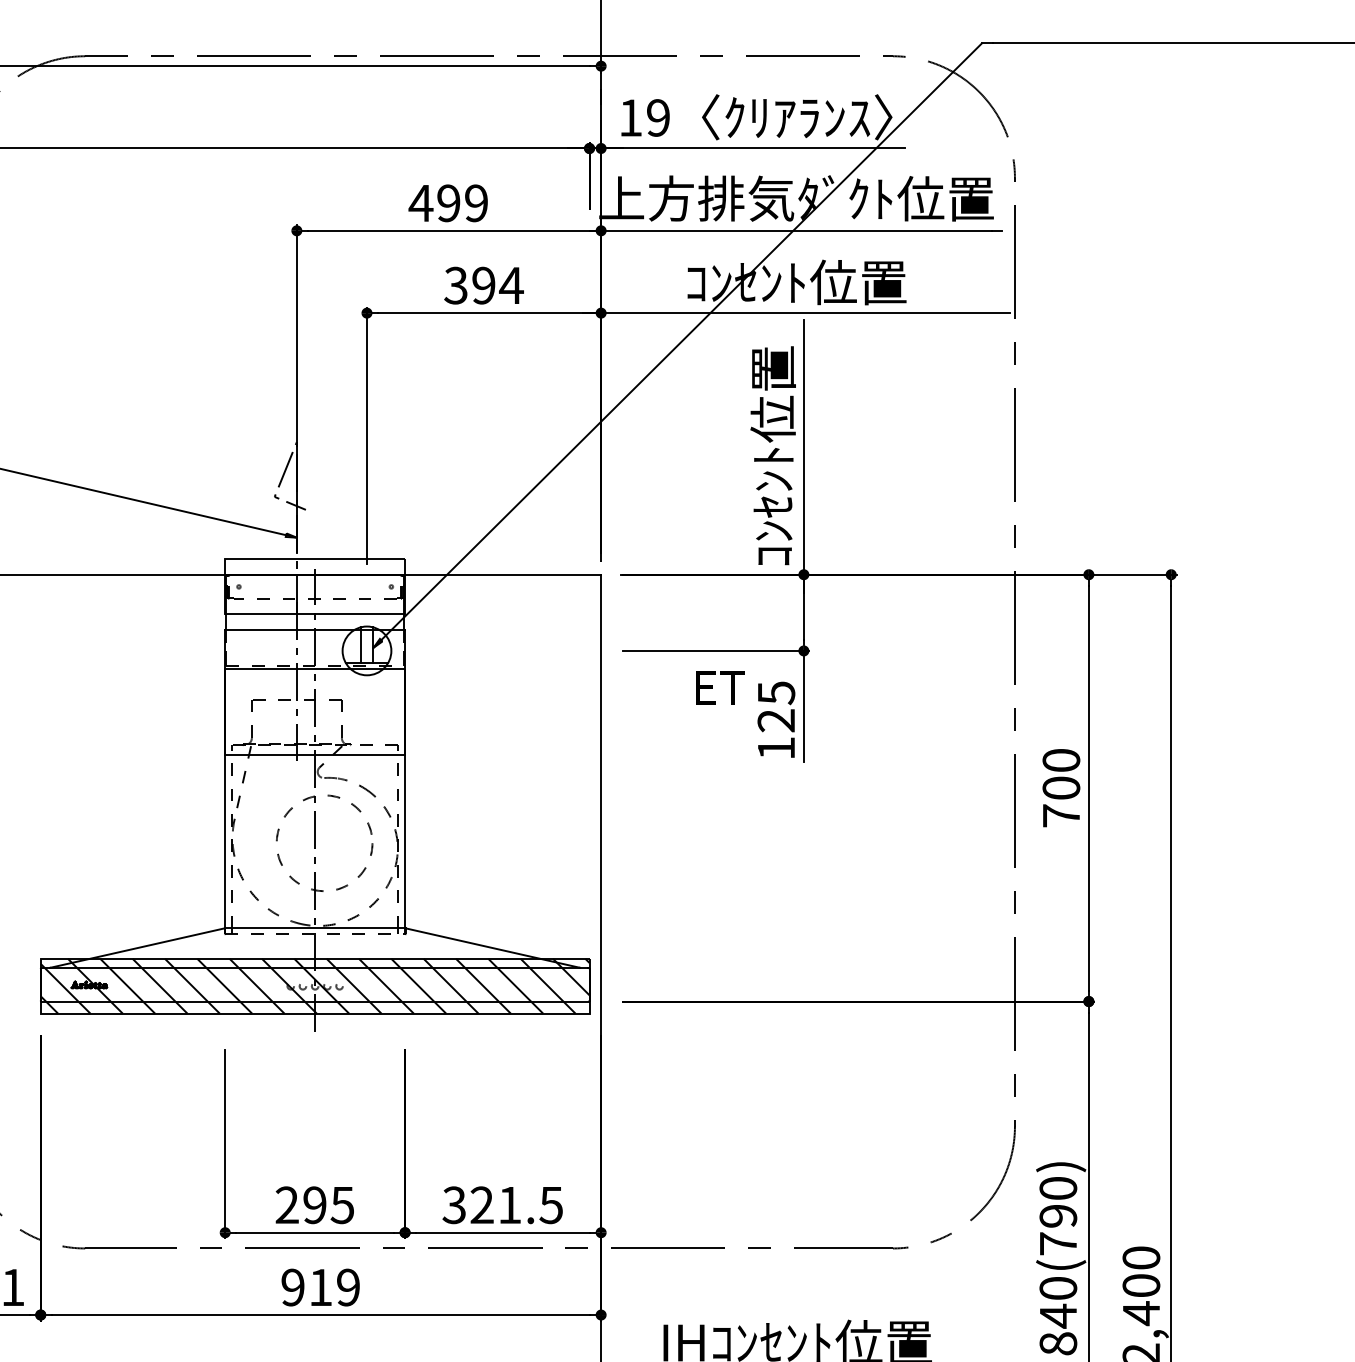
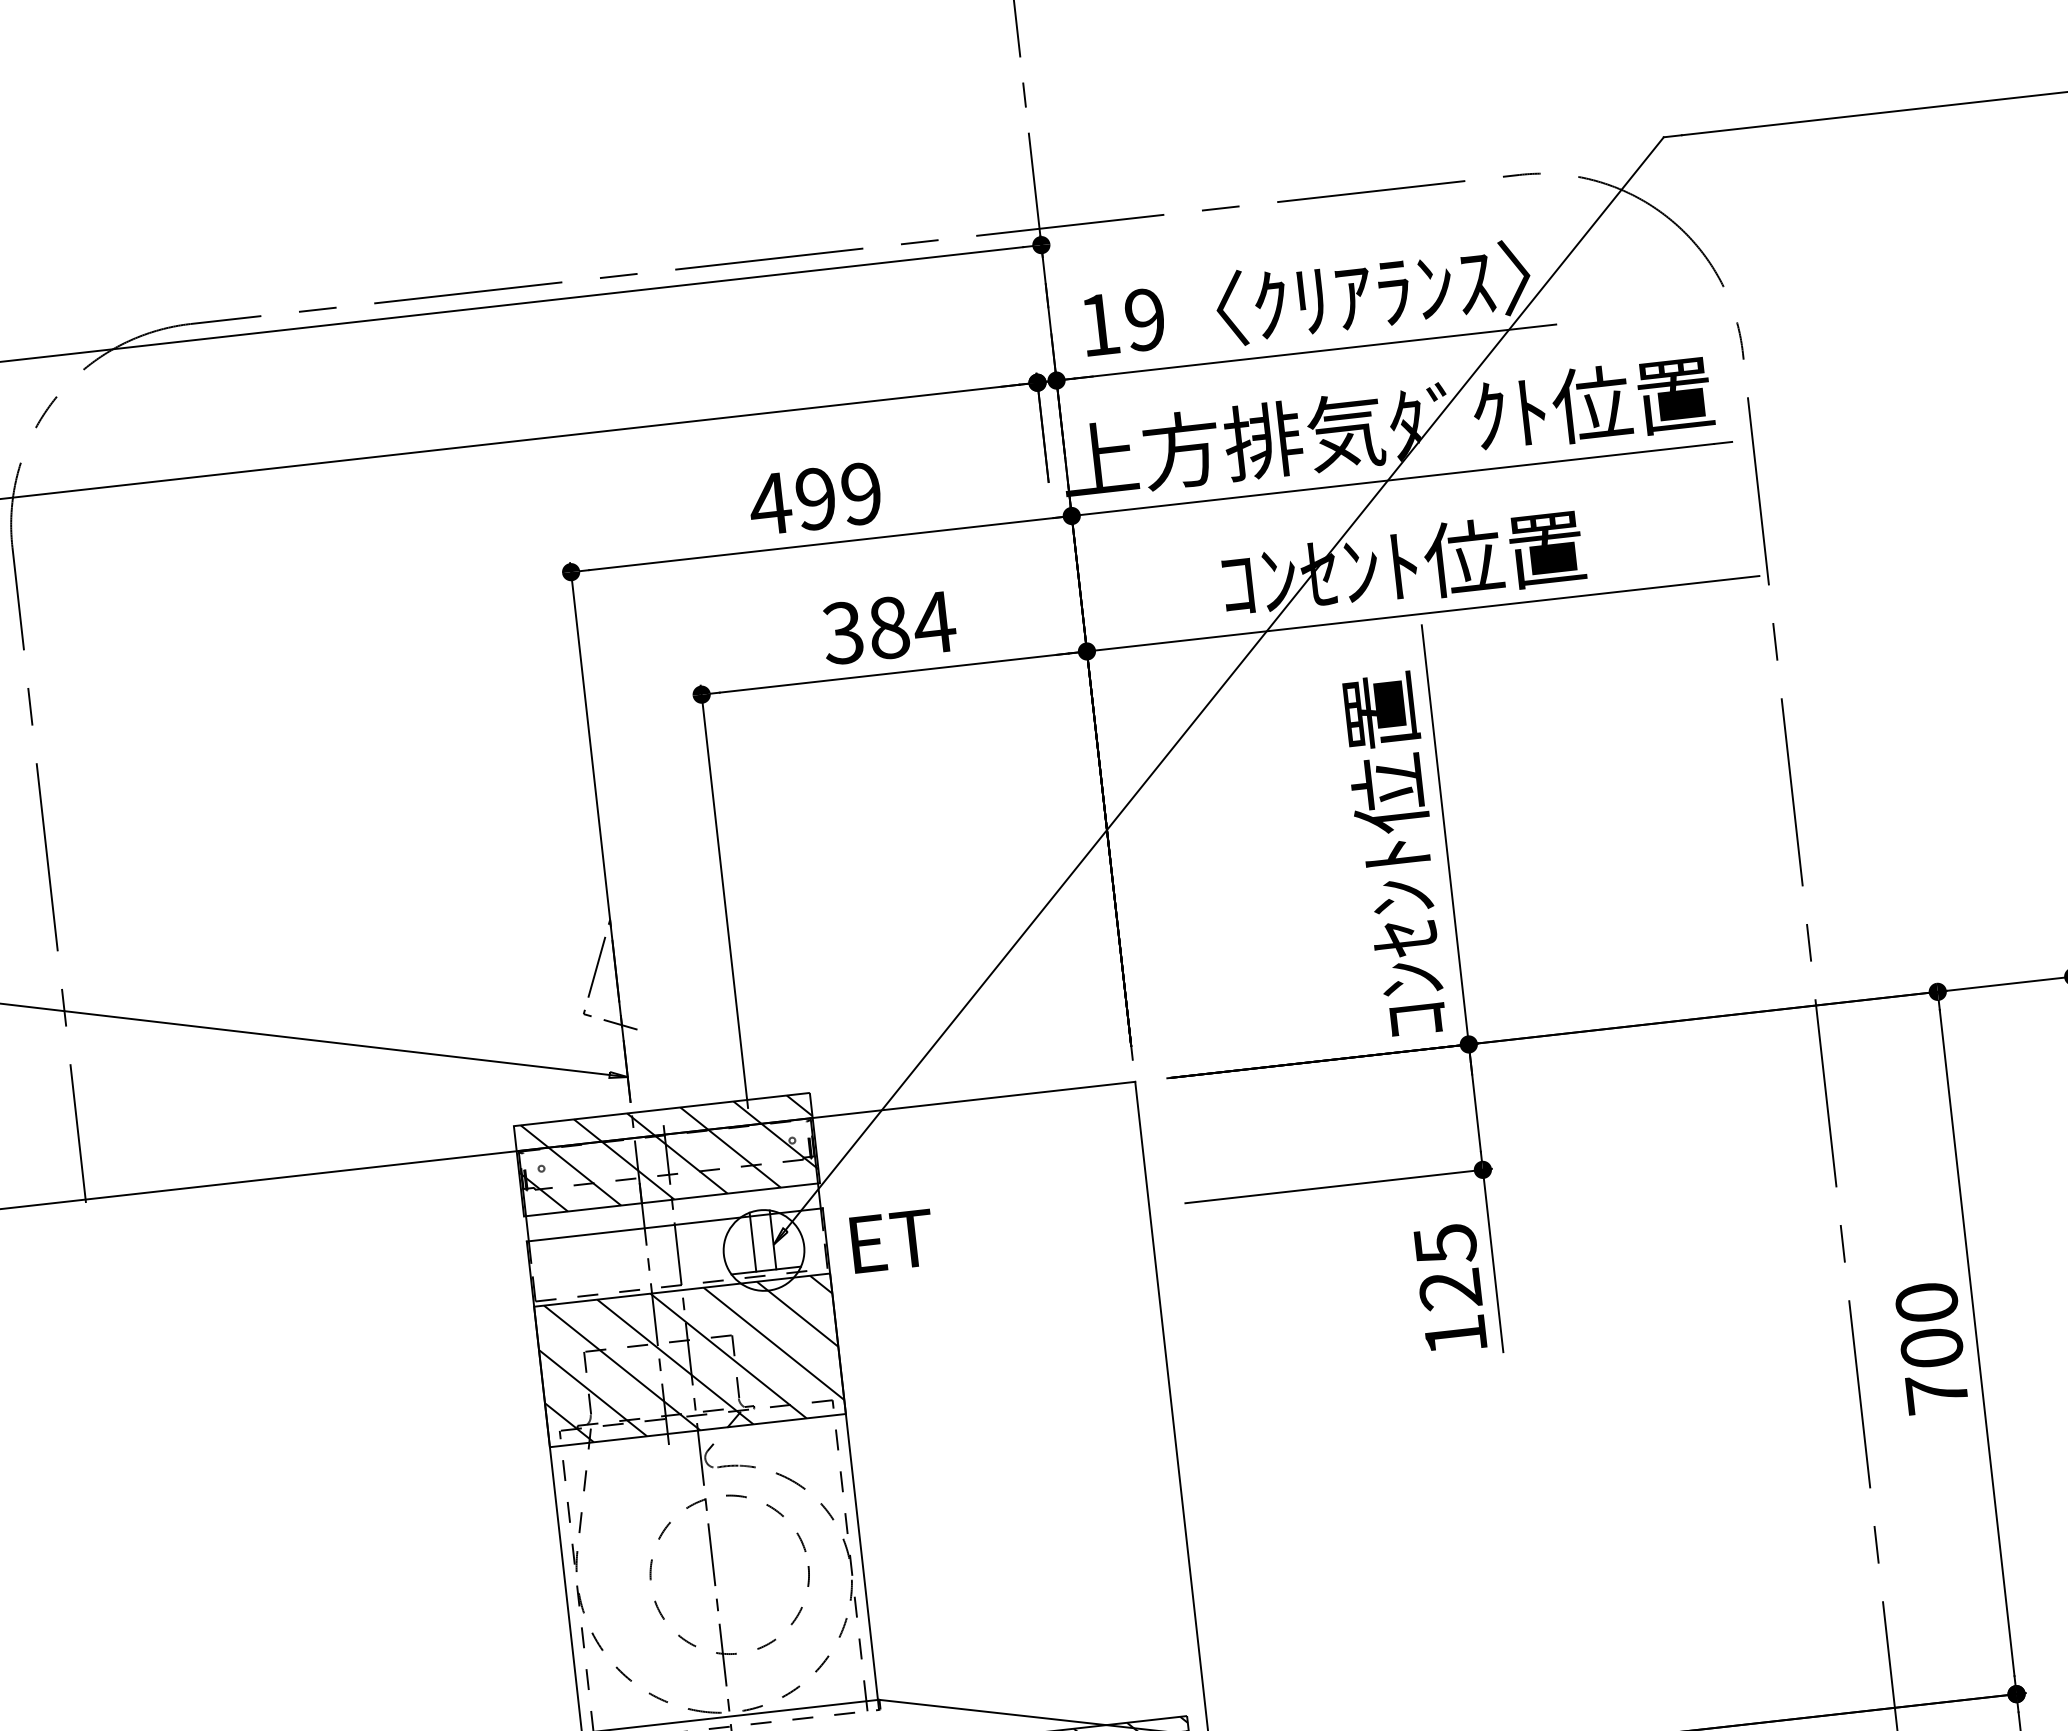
text: (483, 285) -> (888, 627), 394 -> 384
hatch: (315, 586) -> (667, 1153), added
text: (720, 687) -> (892, 1240), moved
hatch: (315, 711) -> (690, 1359), added

